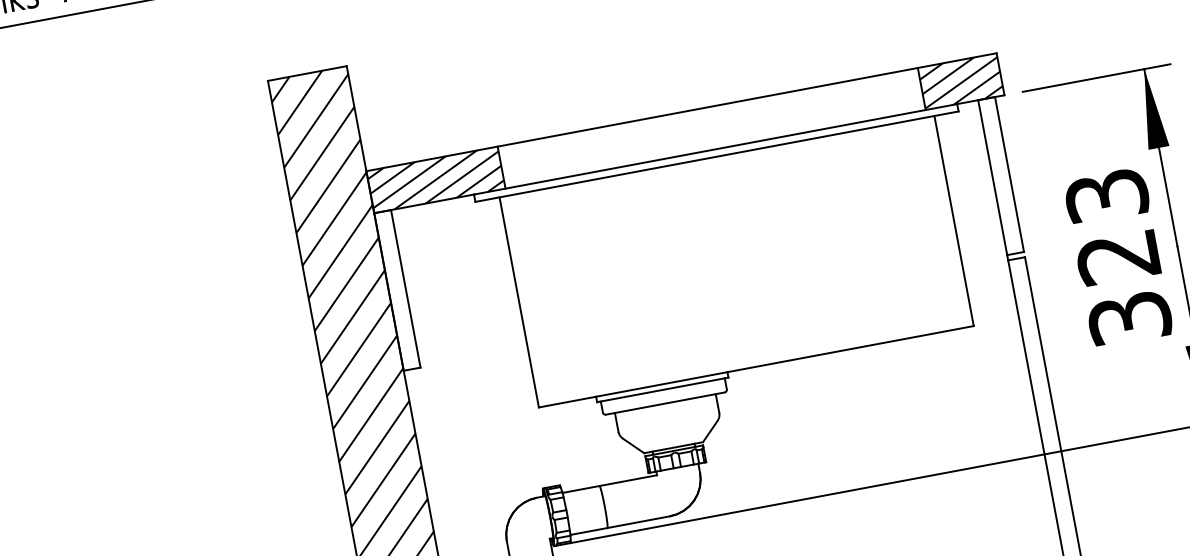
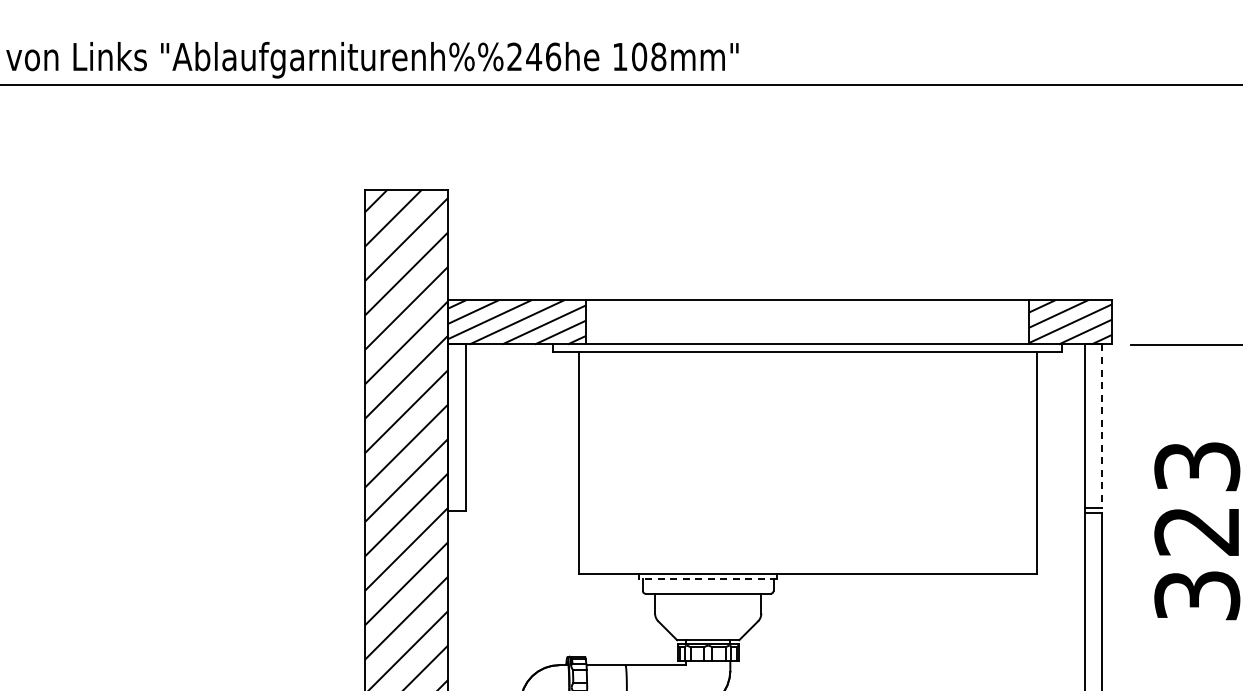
line: (1009, 174) -> (1102, 426), solid -> dashed
line: (662, 390) -> (707, 579), solid -> dashed

